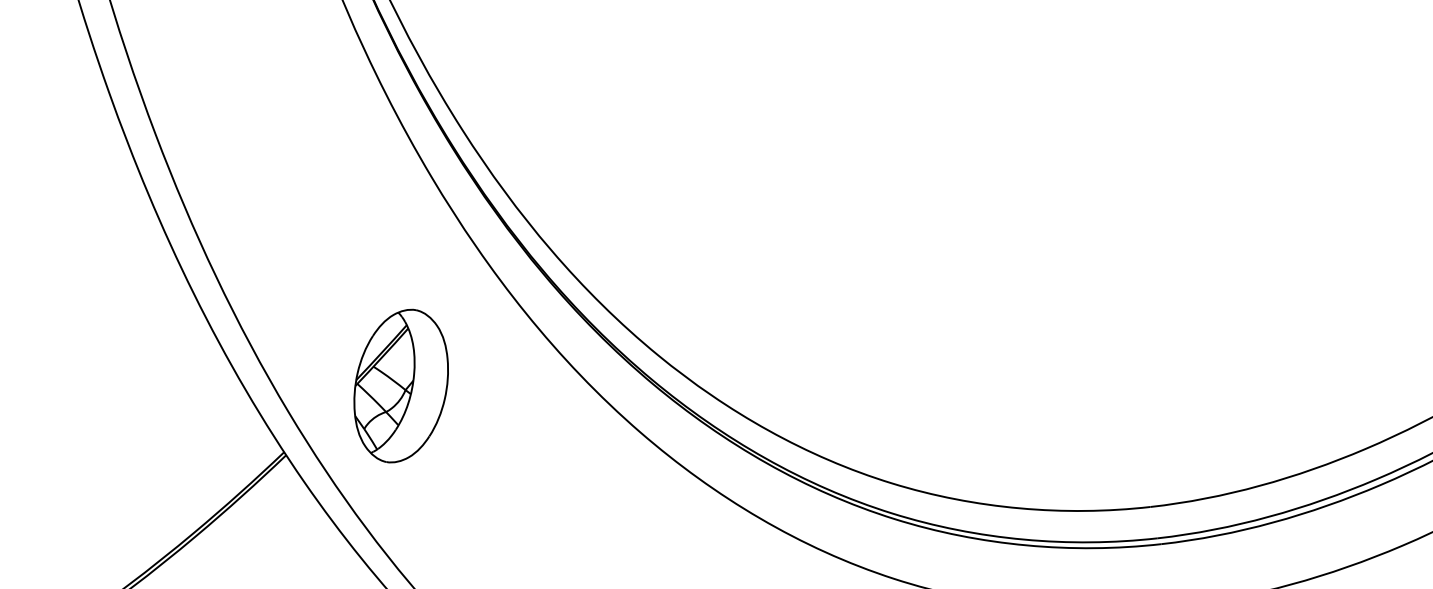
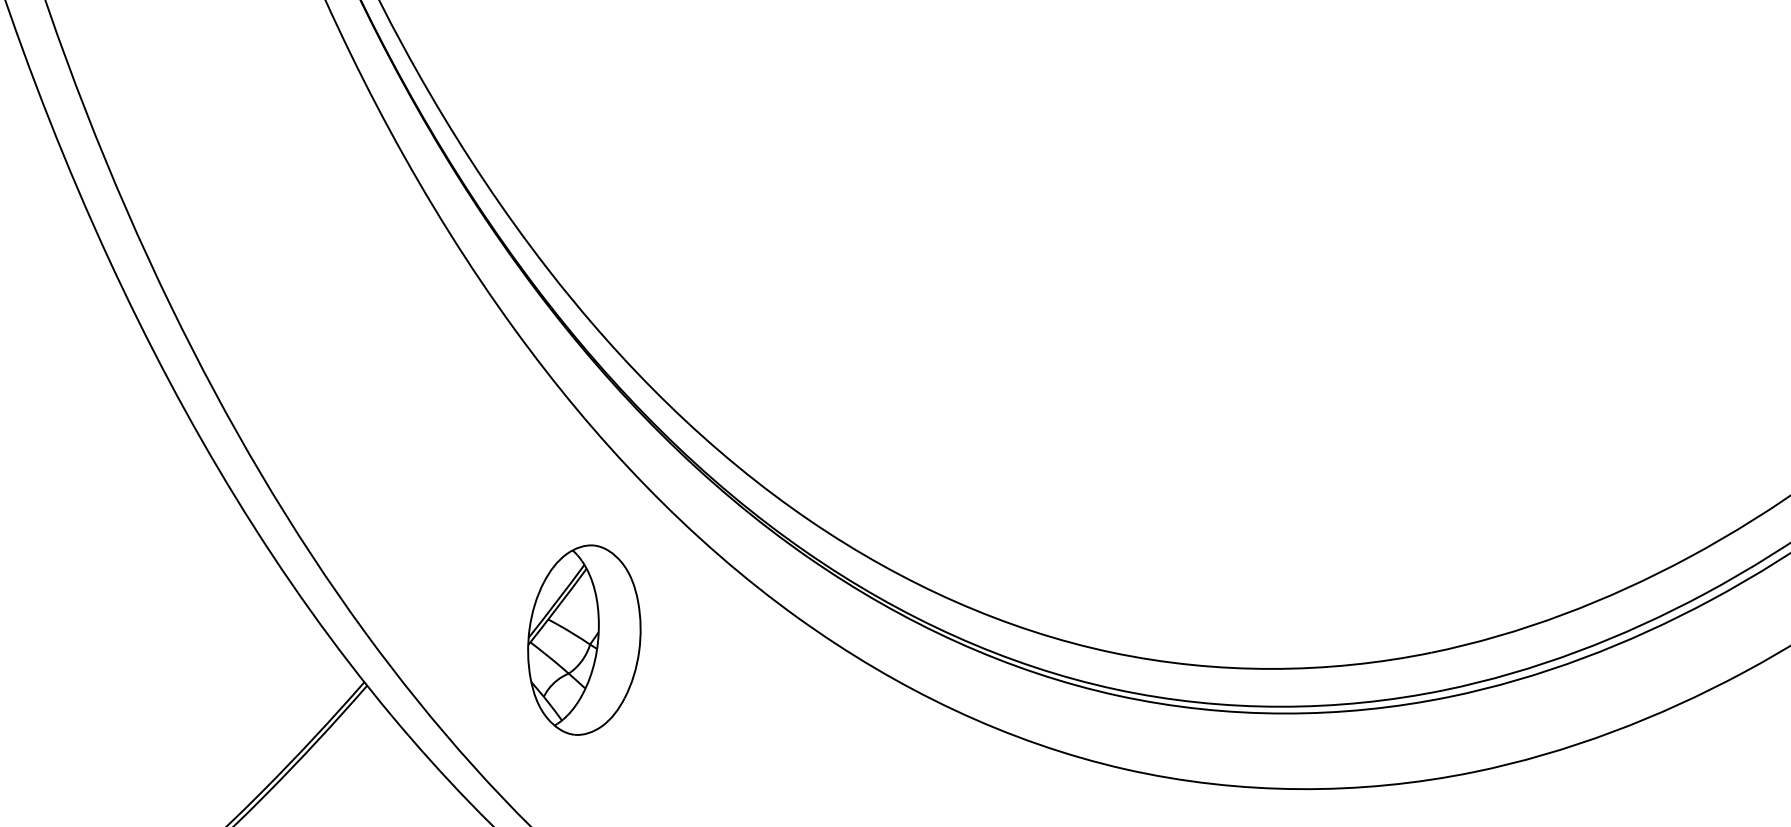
part: (401, 385) -> (584, 639), moved

